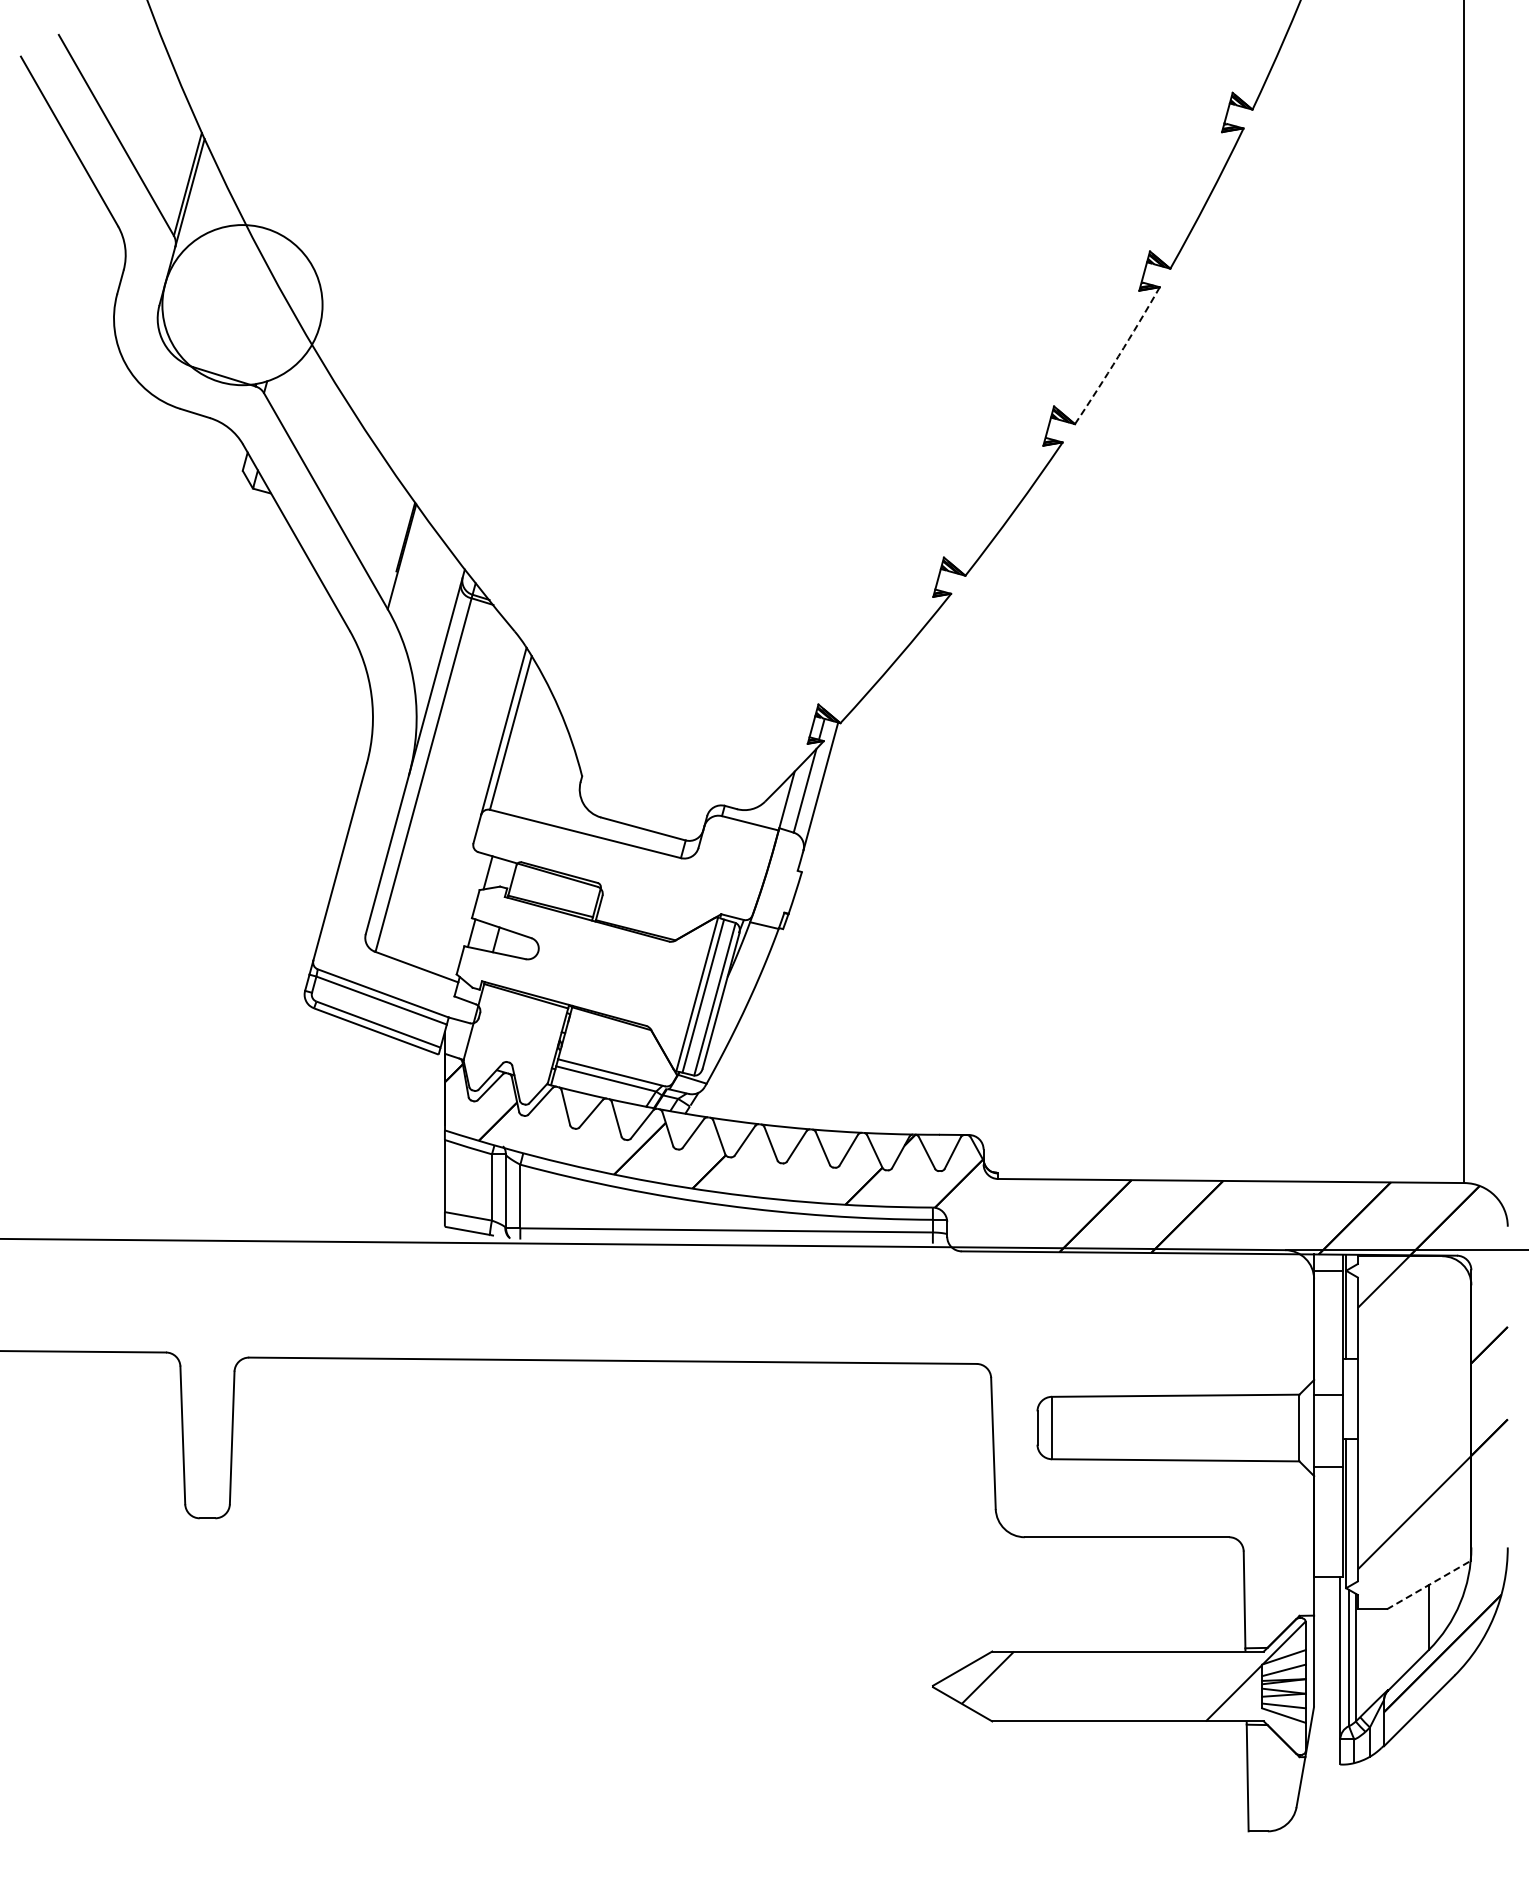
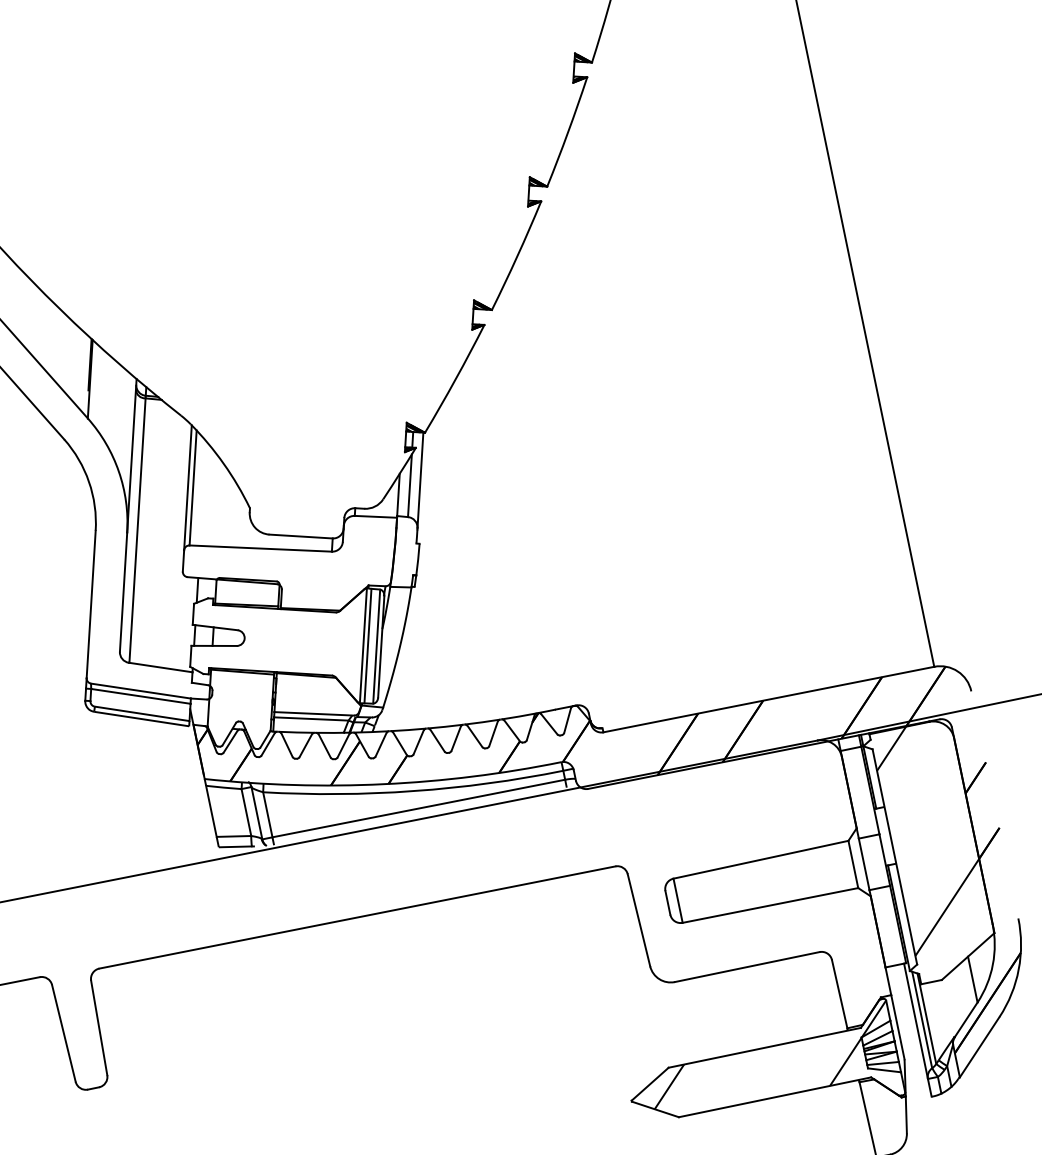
arc: (1118, 356) -> (568, 132), dashed -> solid
line: (1429, 1584) -> (968, 956), dashed -> solid

